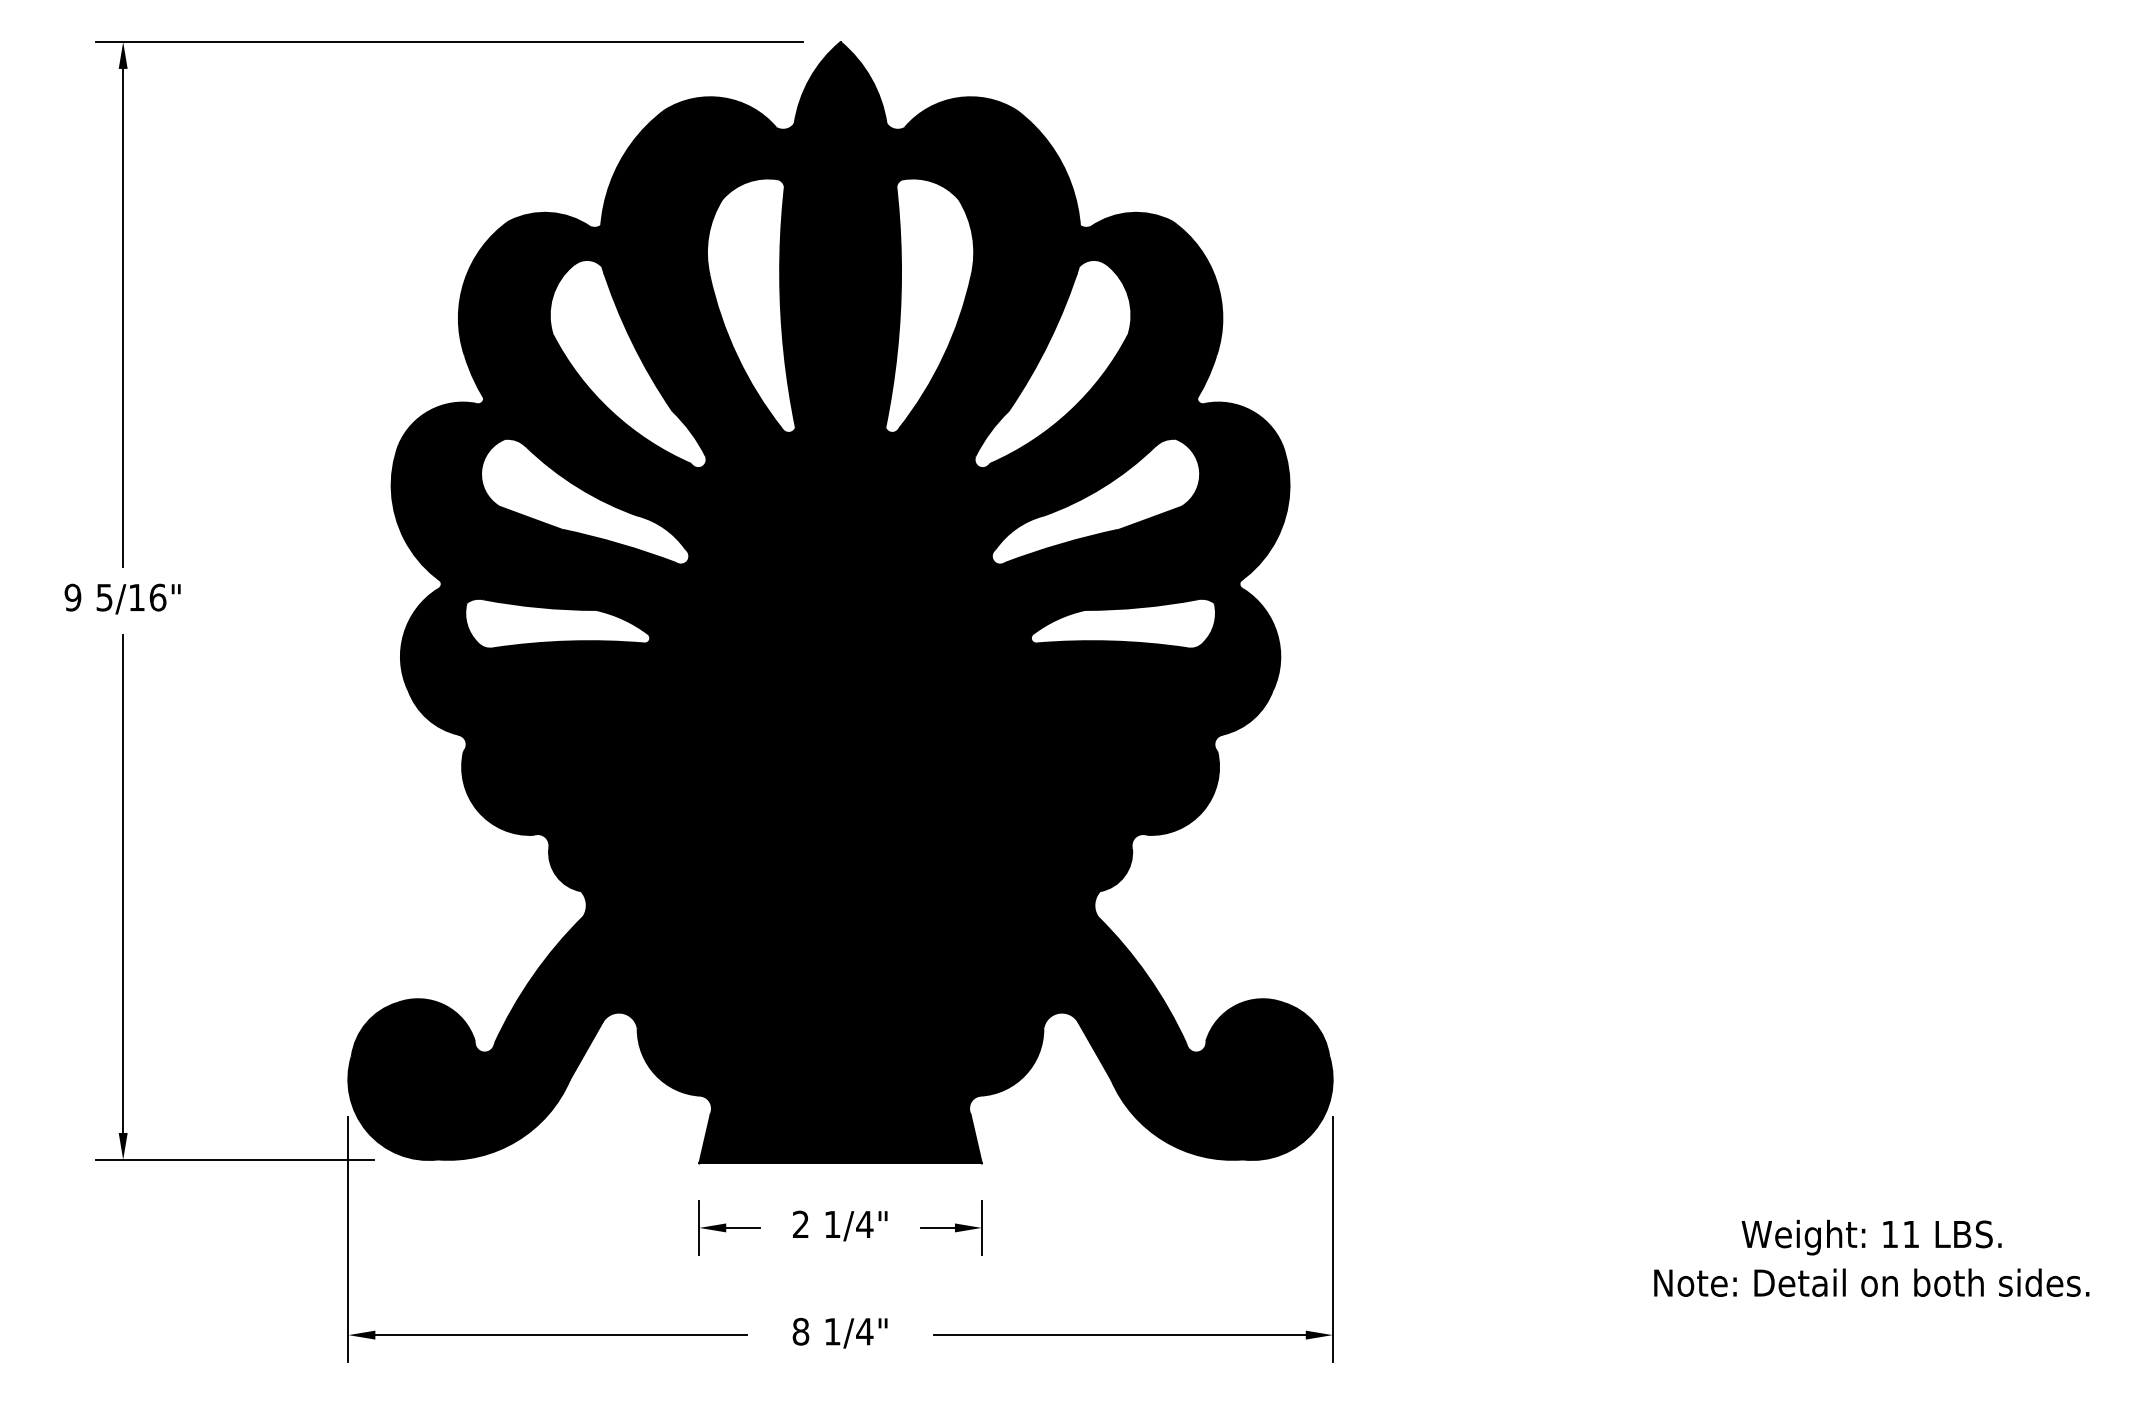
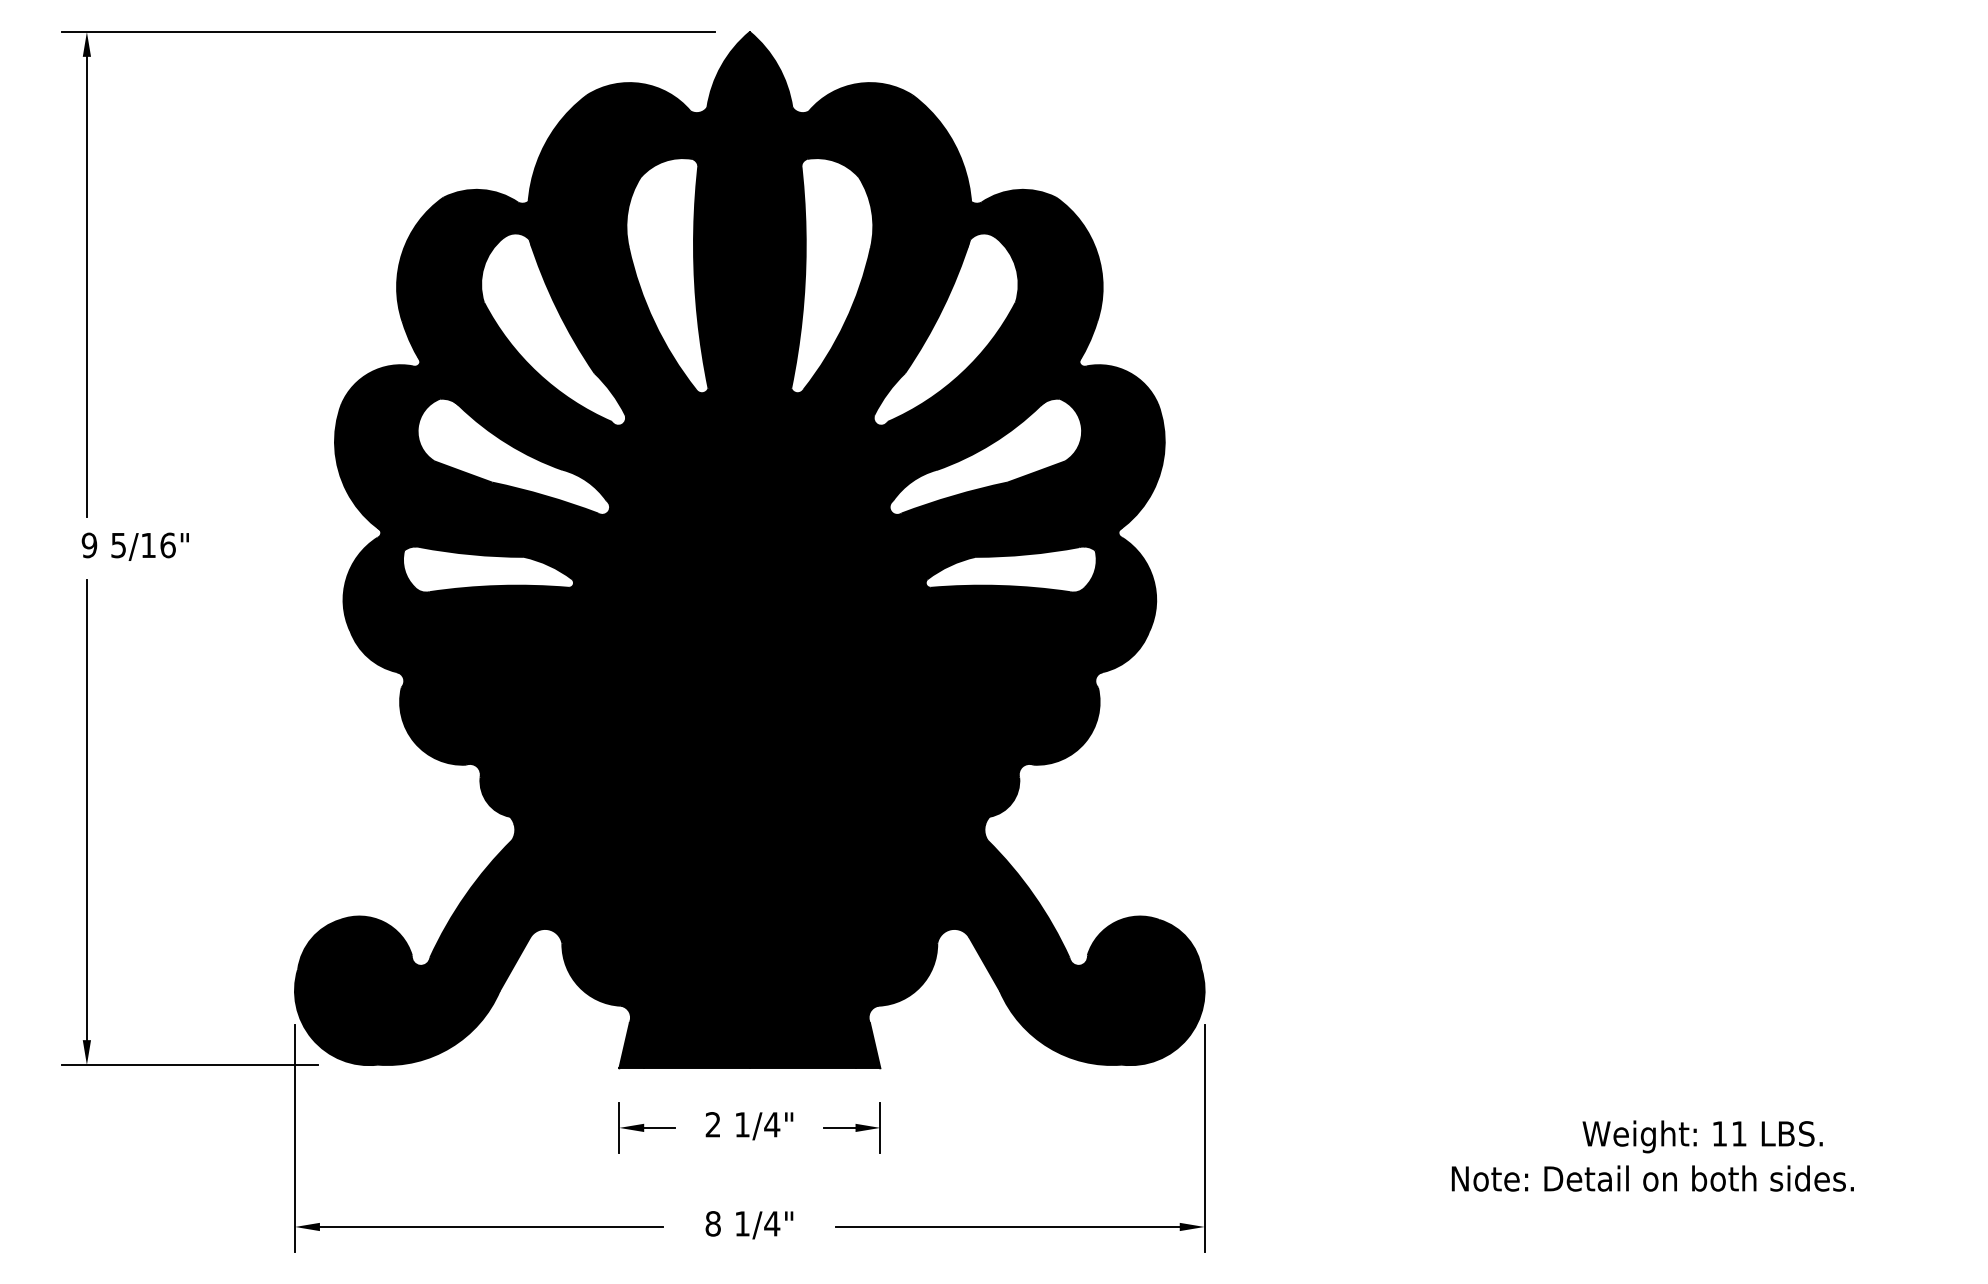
text: (122, 598) -> (135, 546), moved
text: (1871, 1282) -> (1652, 1178), moved

